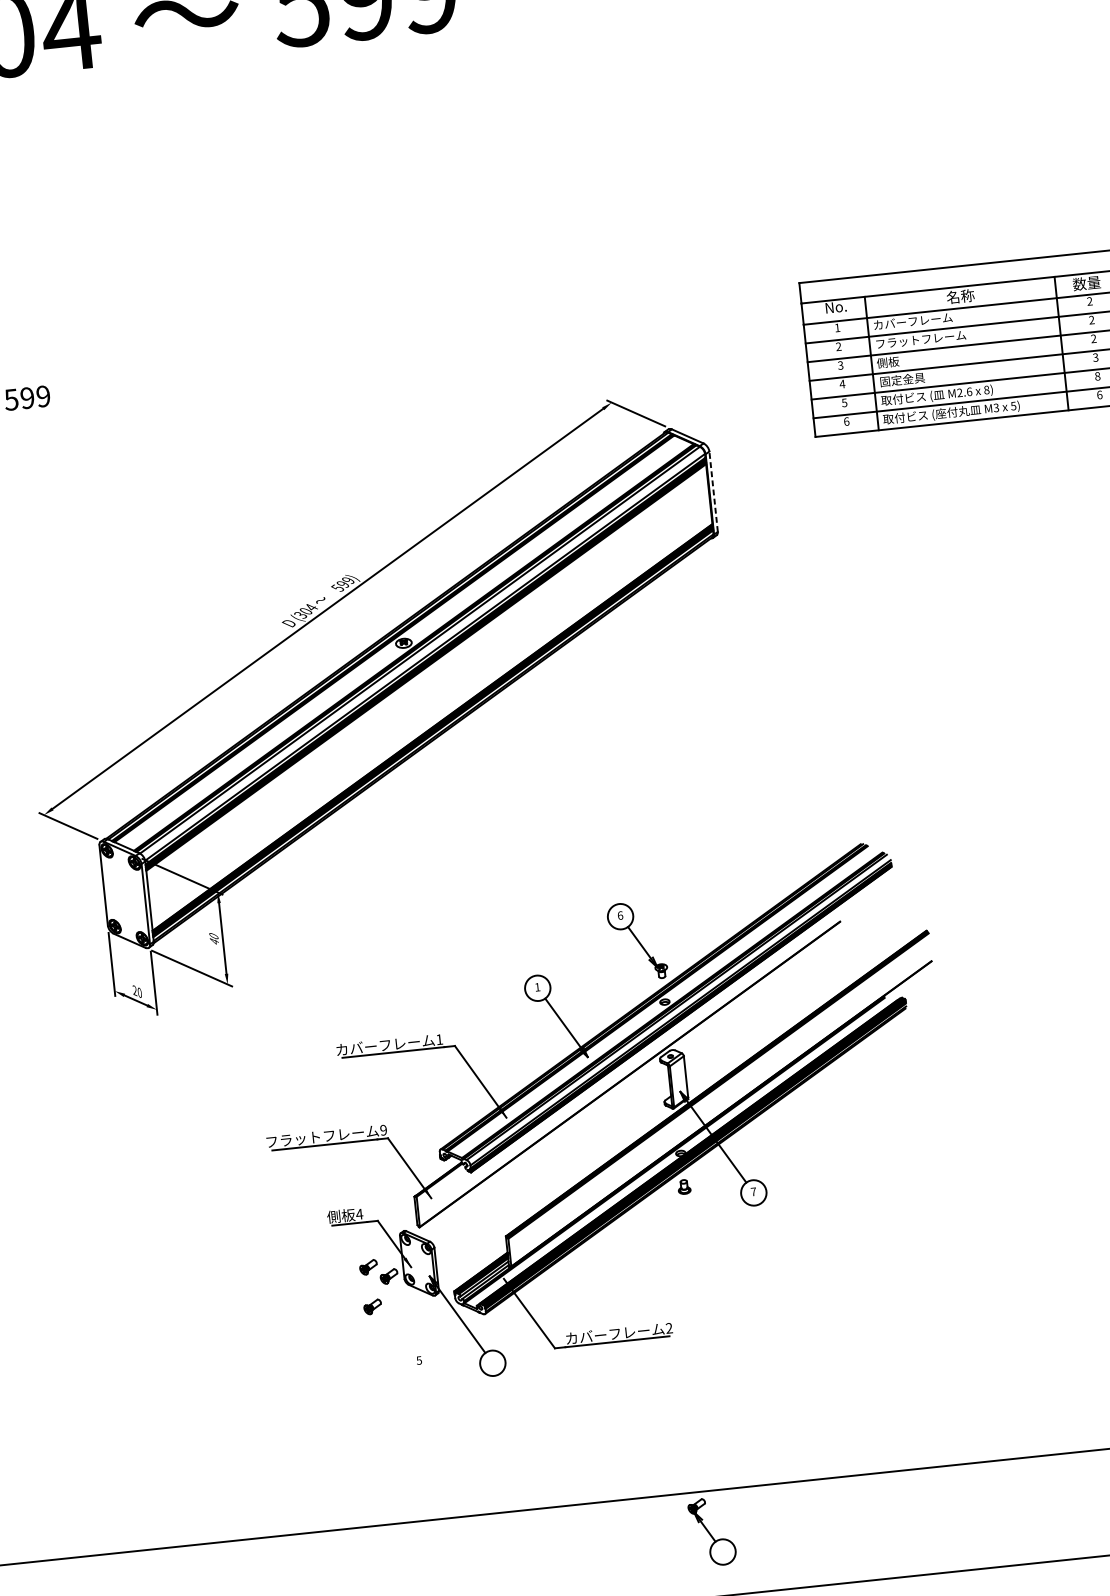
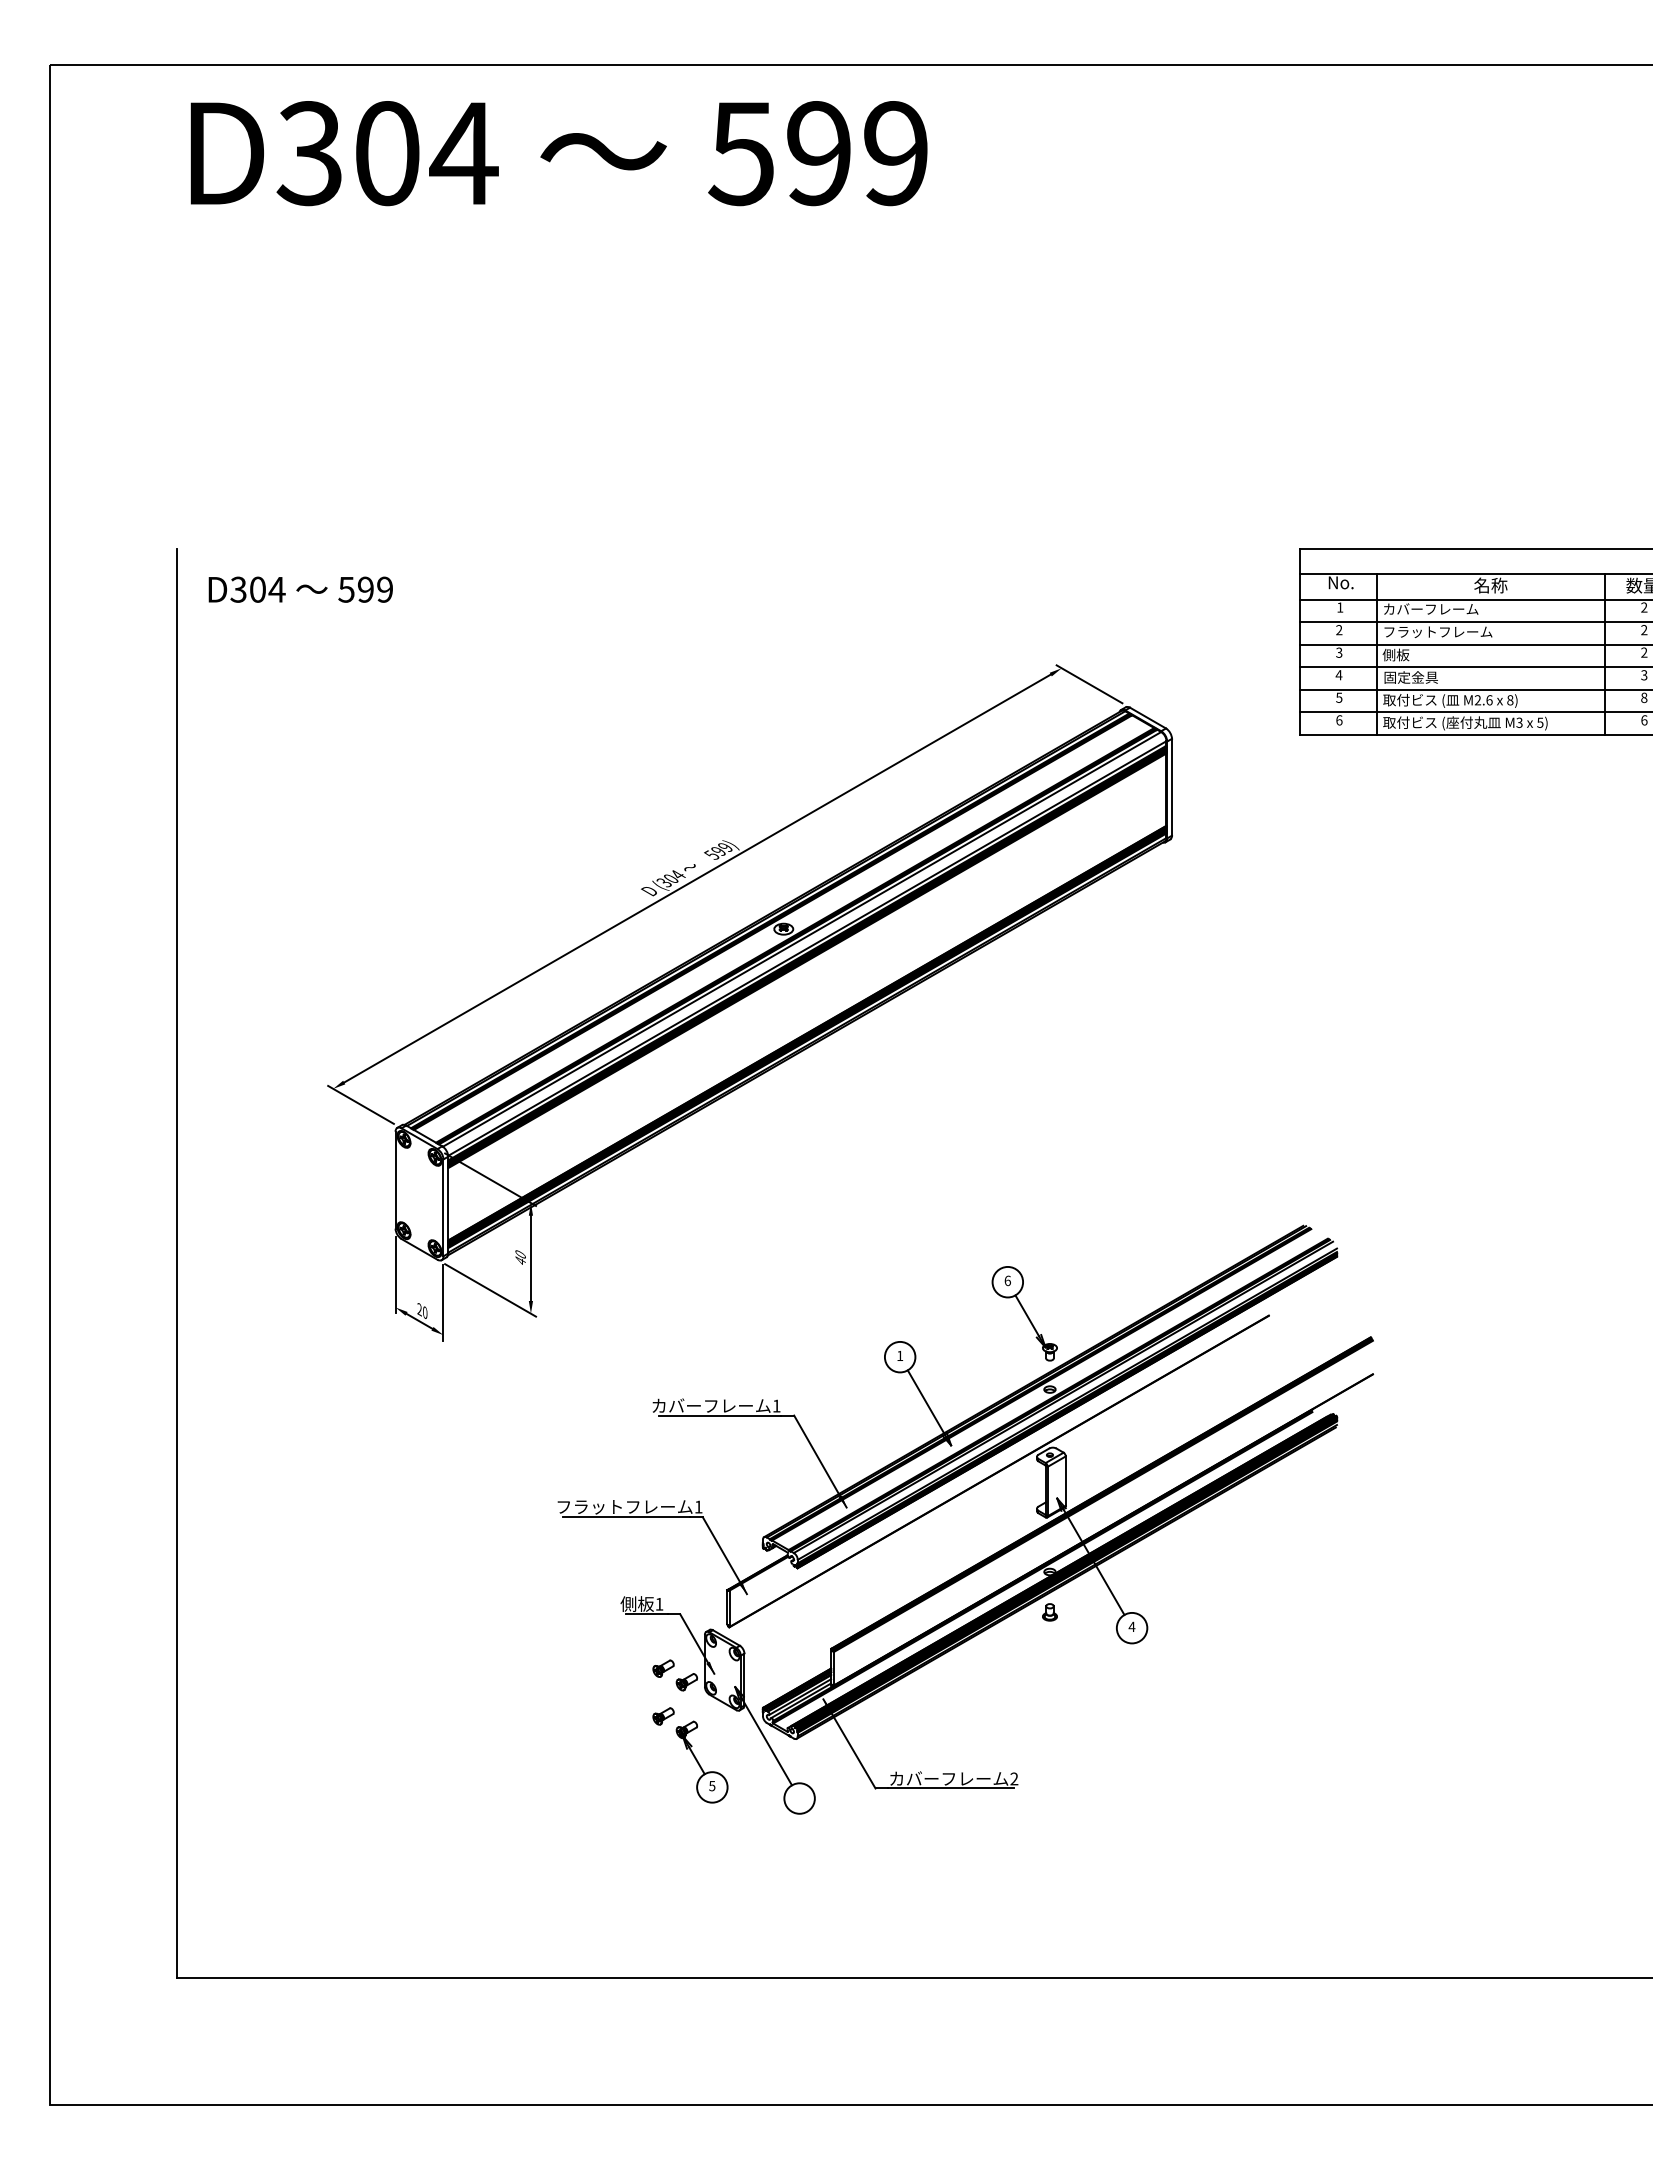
line: (713, 491) -> (1172, 786), dashed -> solid
text: (383, 1129) -> (698, 1506), 9 -> 1
text: (753, 1191) -> (1131, 1626), 7 -> 4
text: (359, 1214) -> (659, 1604), 4 -> 1
part: (711, 1531) -> (701, 1761), moved

